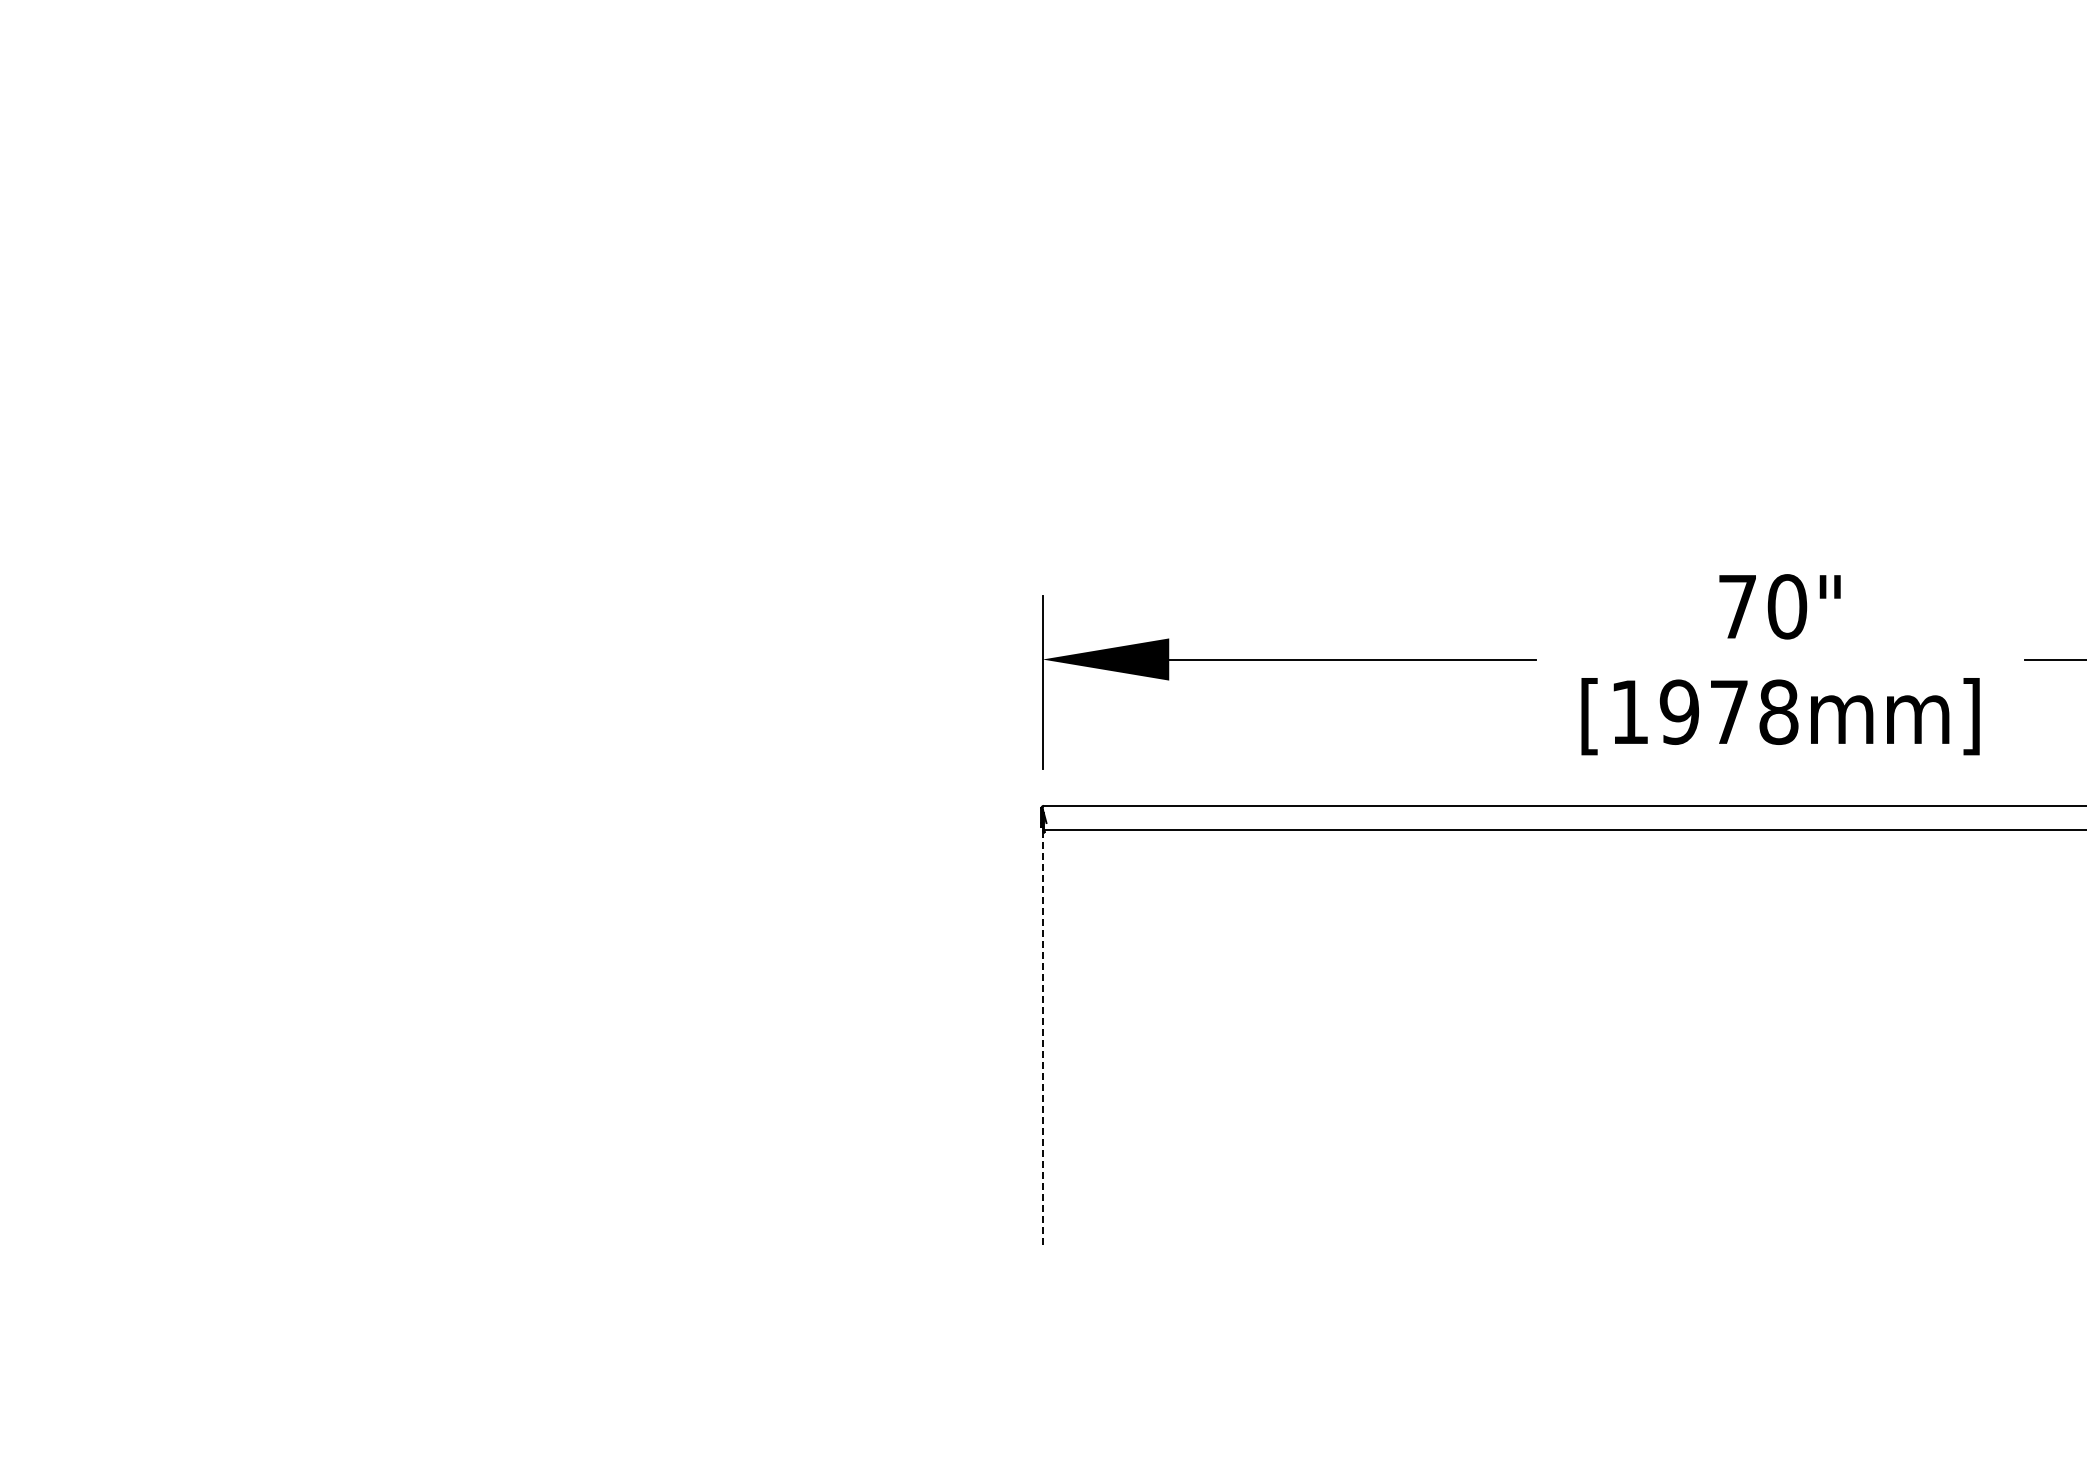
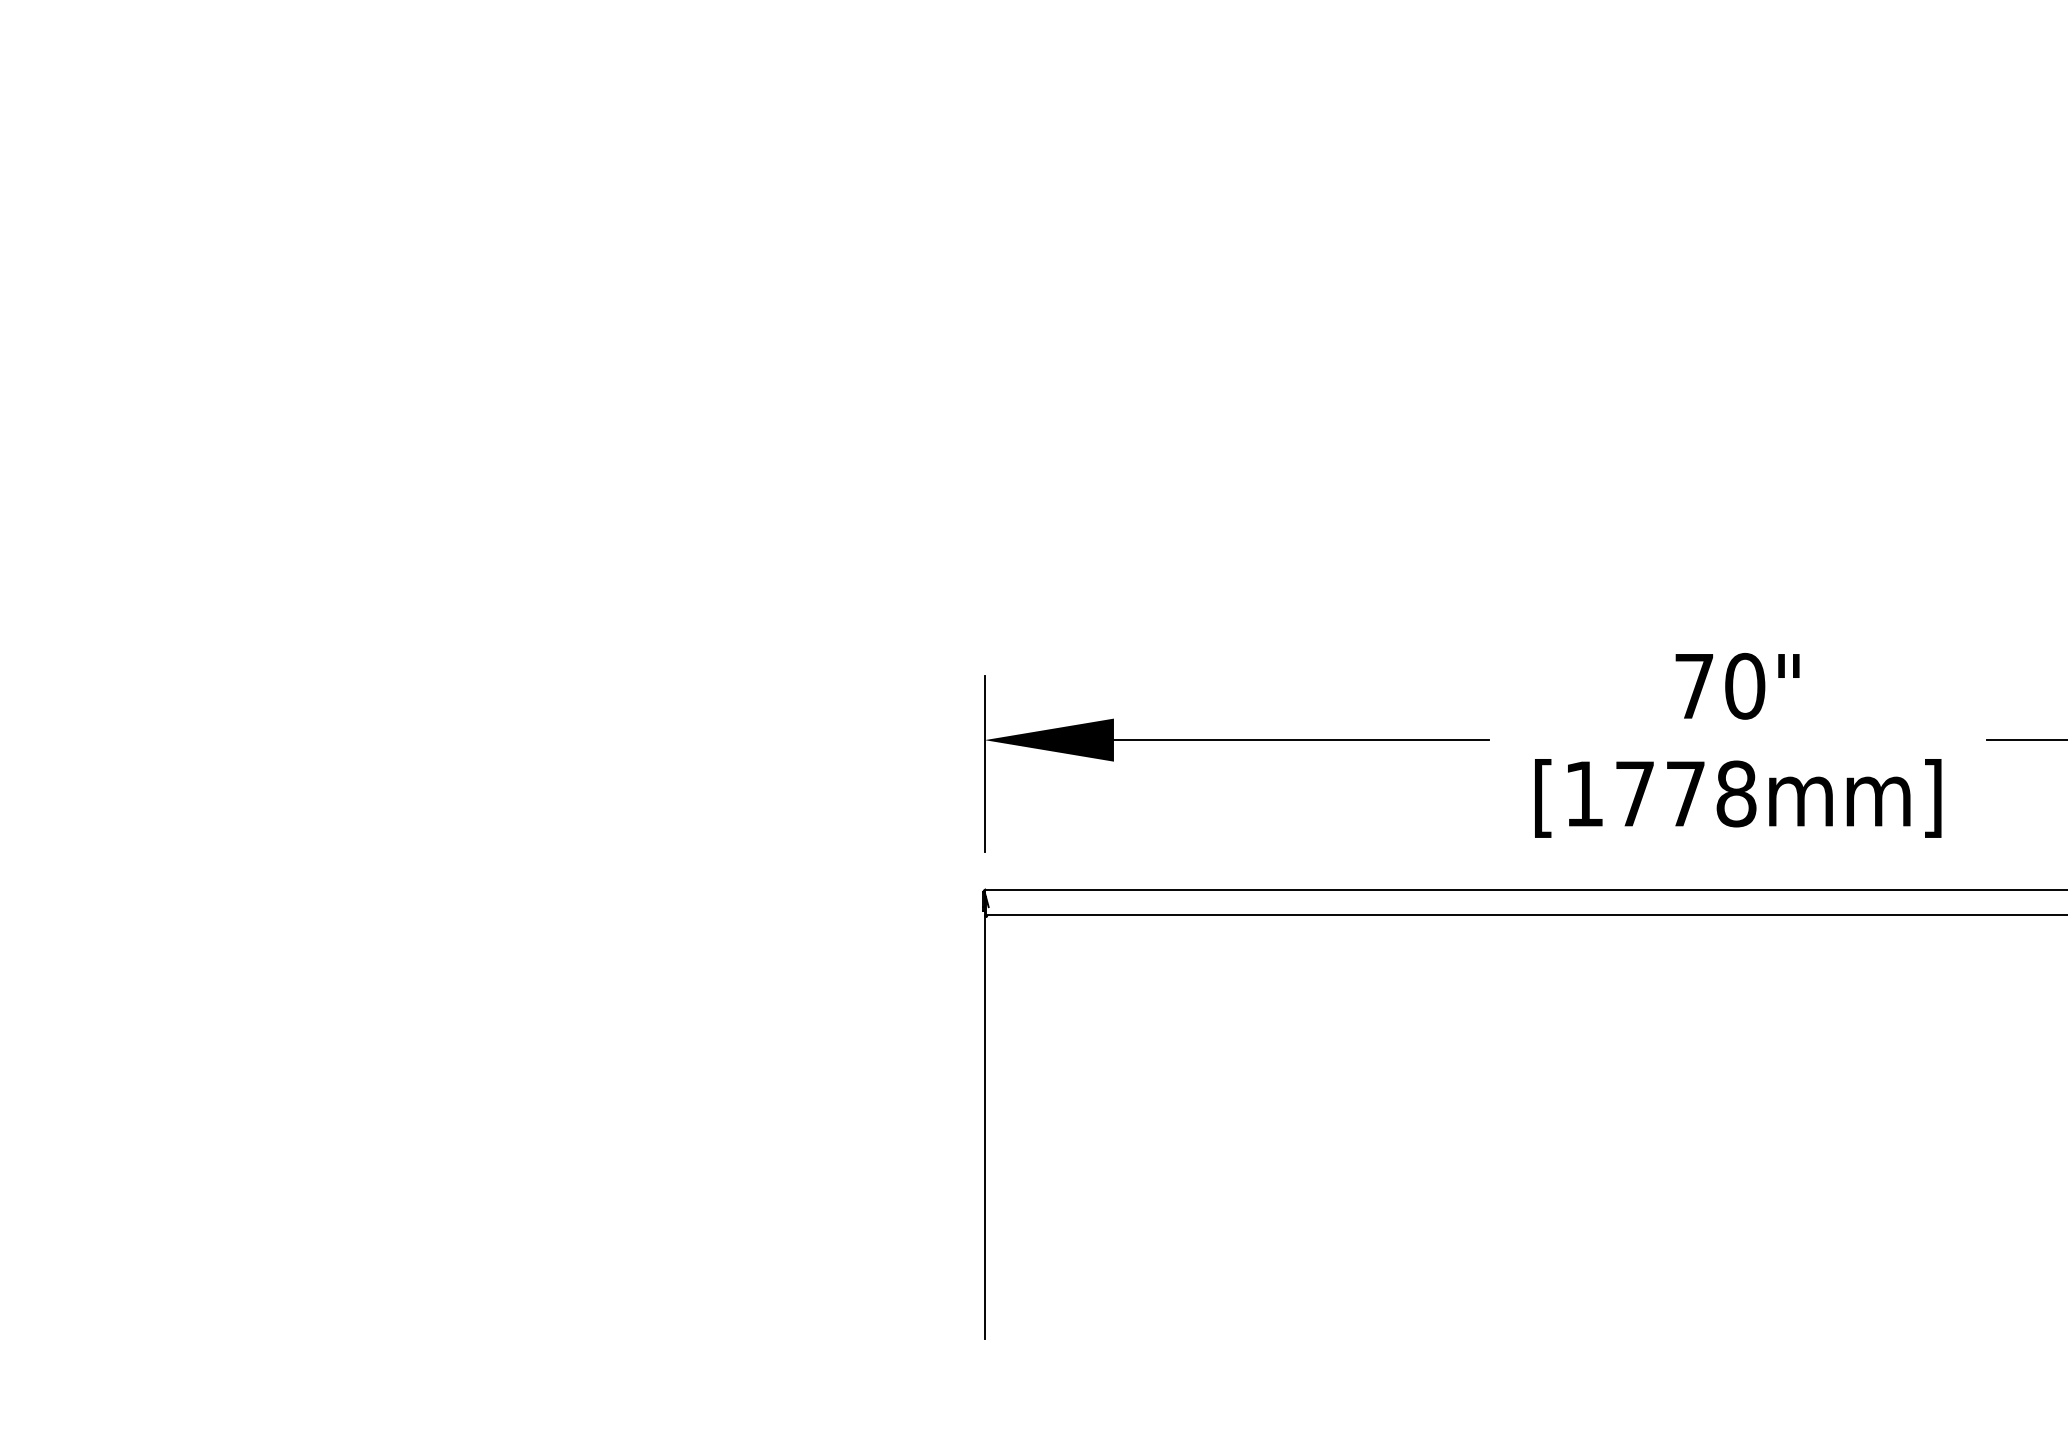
text: (1679, 711) -> (1634, 793), [1978mm] -> [1778mm]
line: (1042, 1039) -> (984, 1128), dashed -> solid

